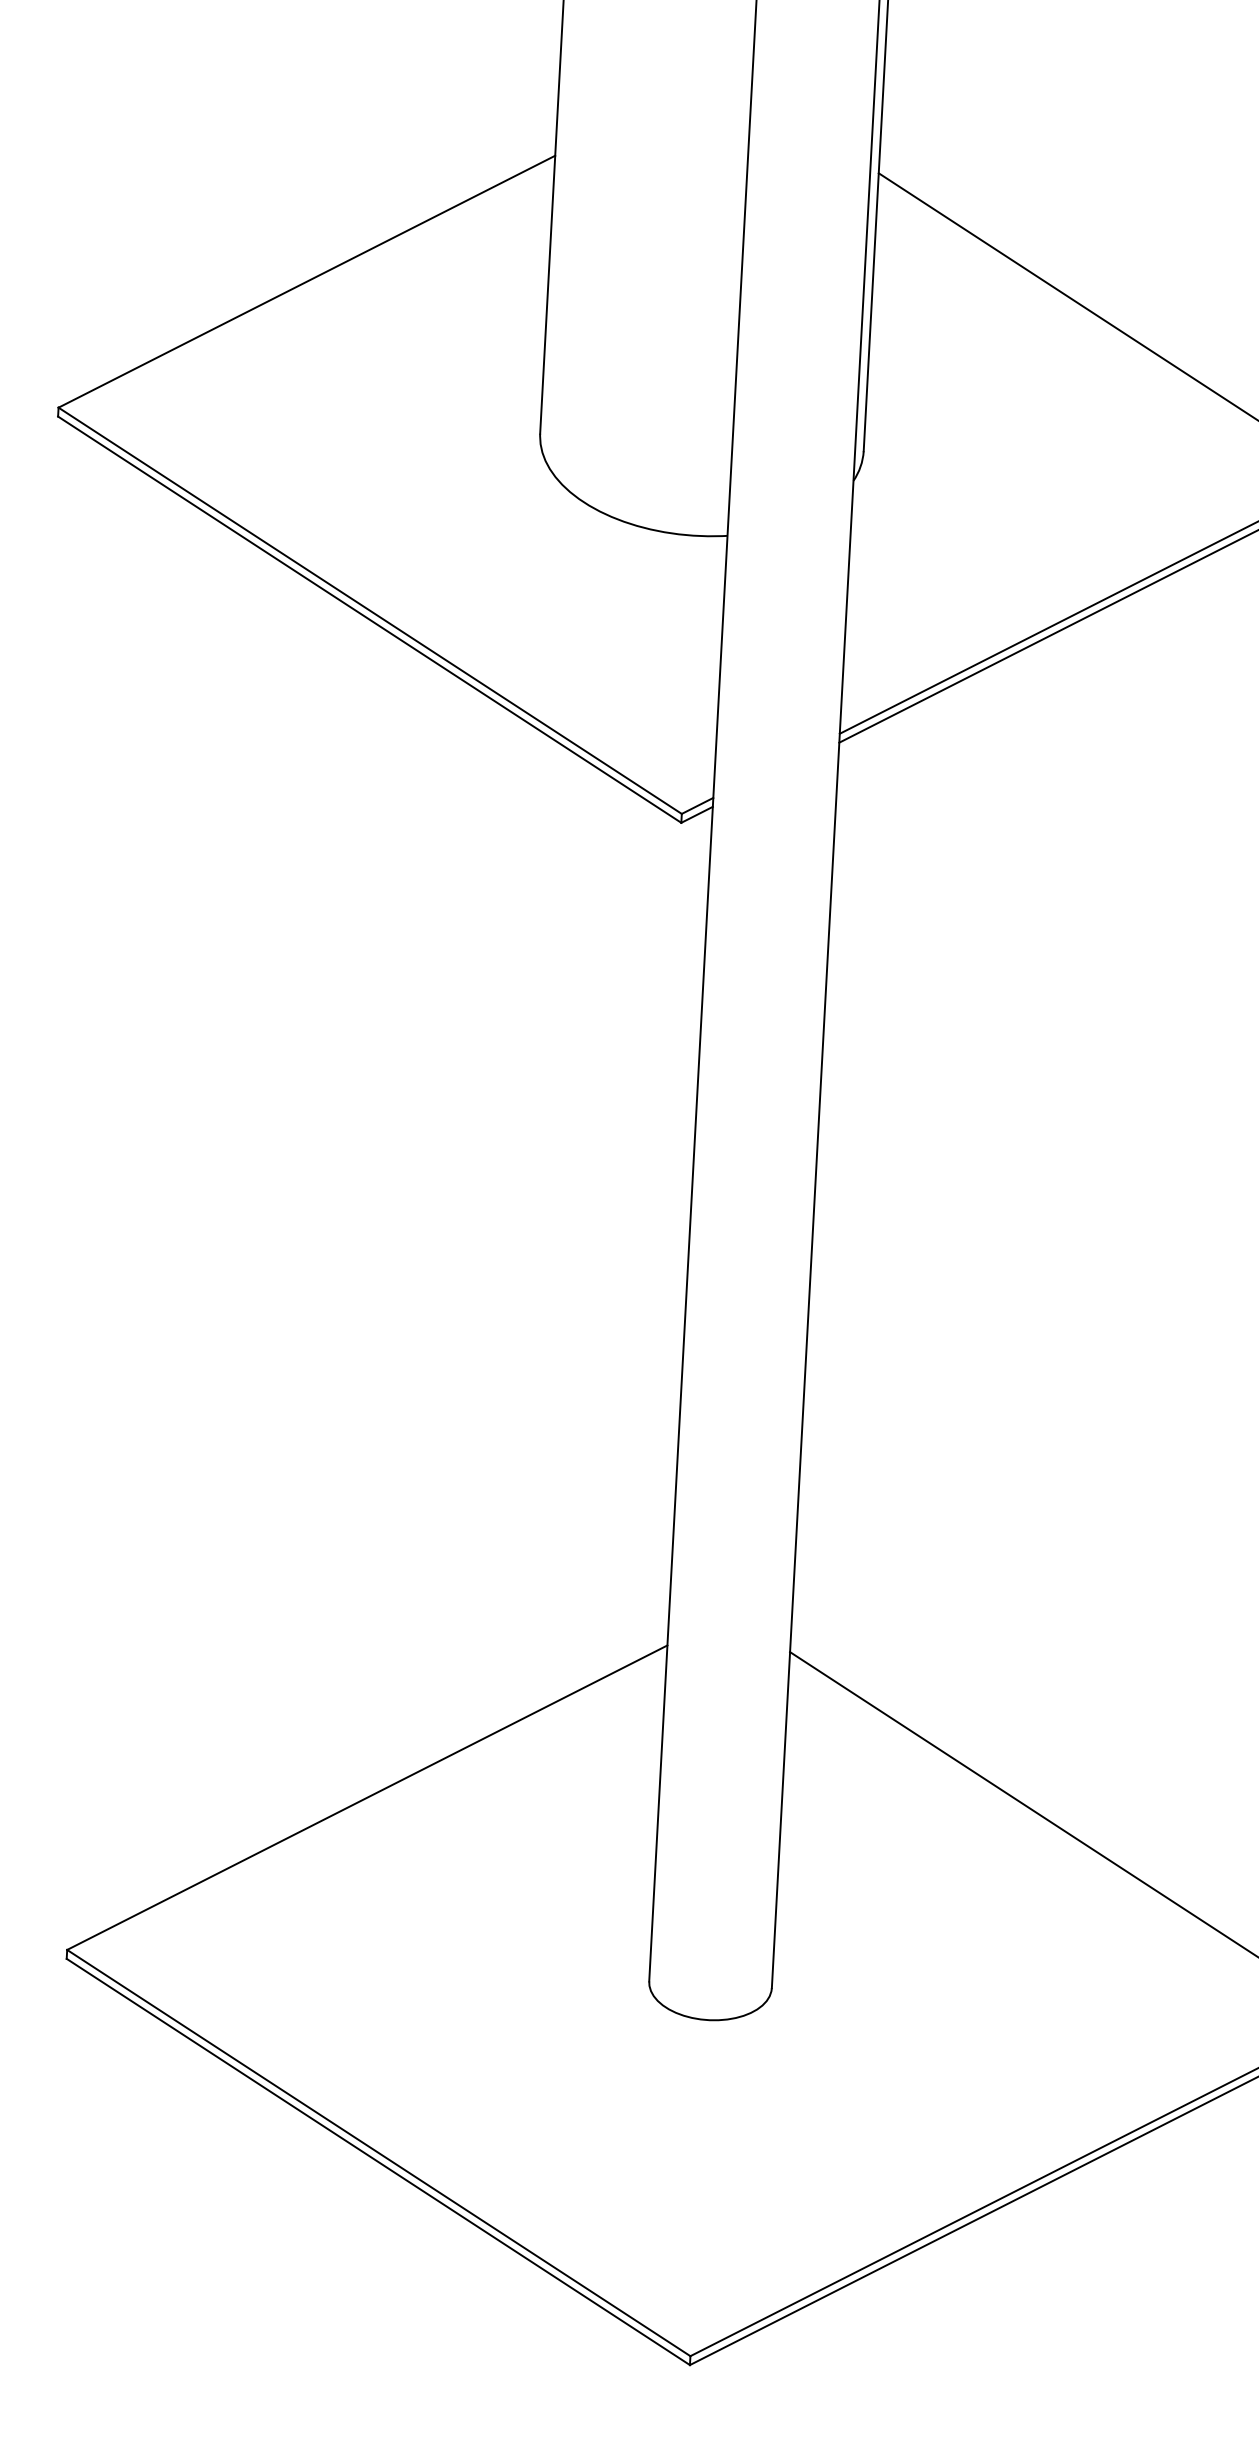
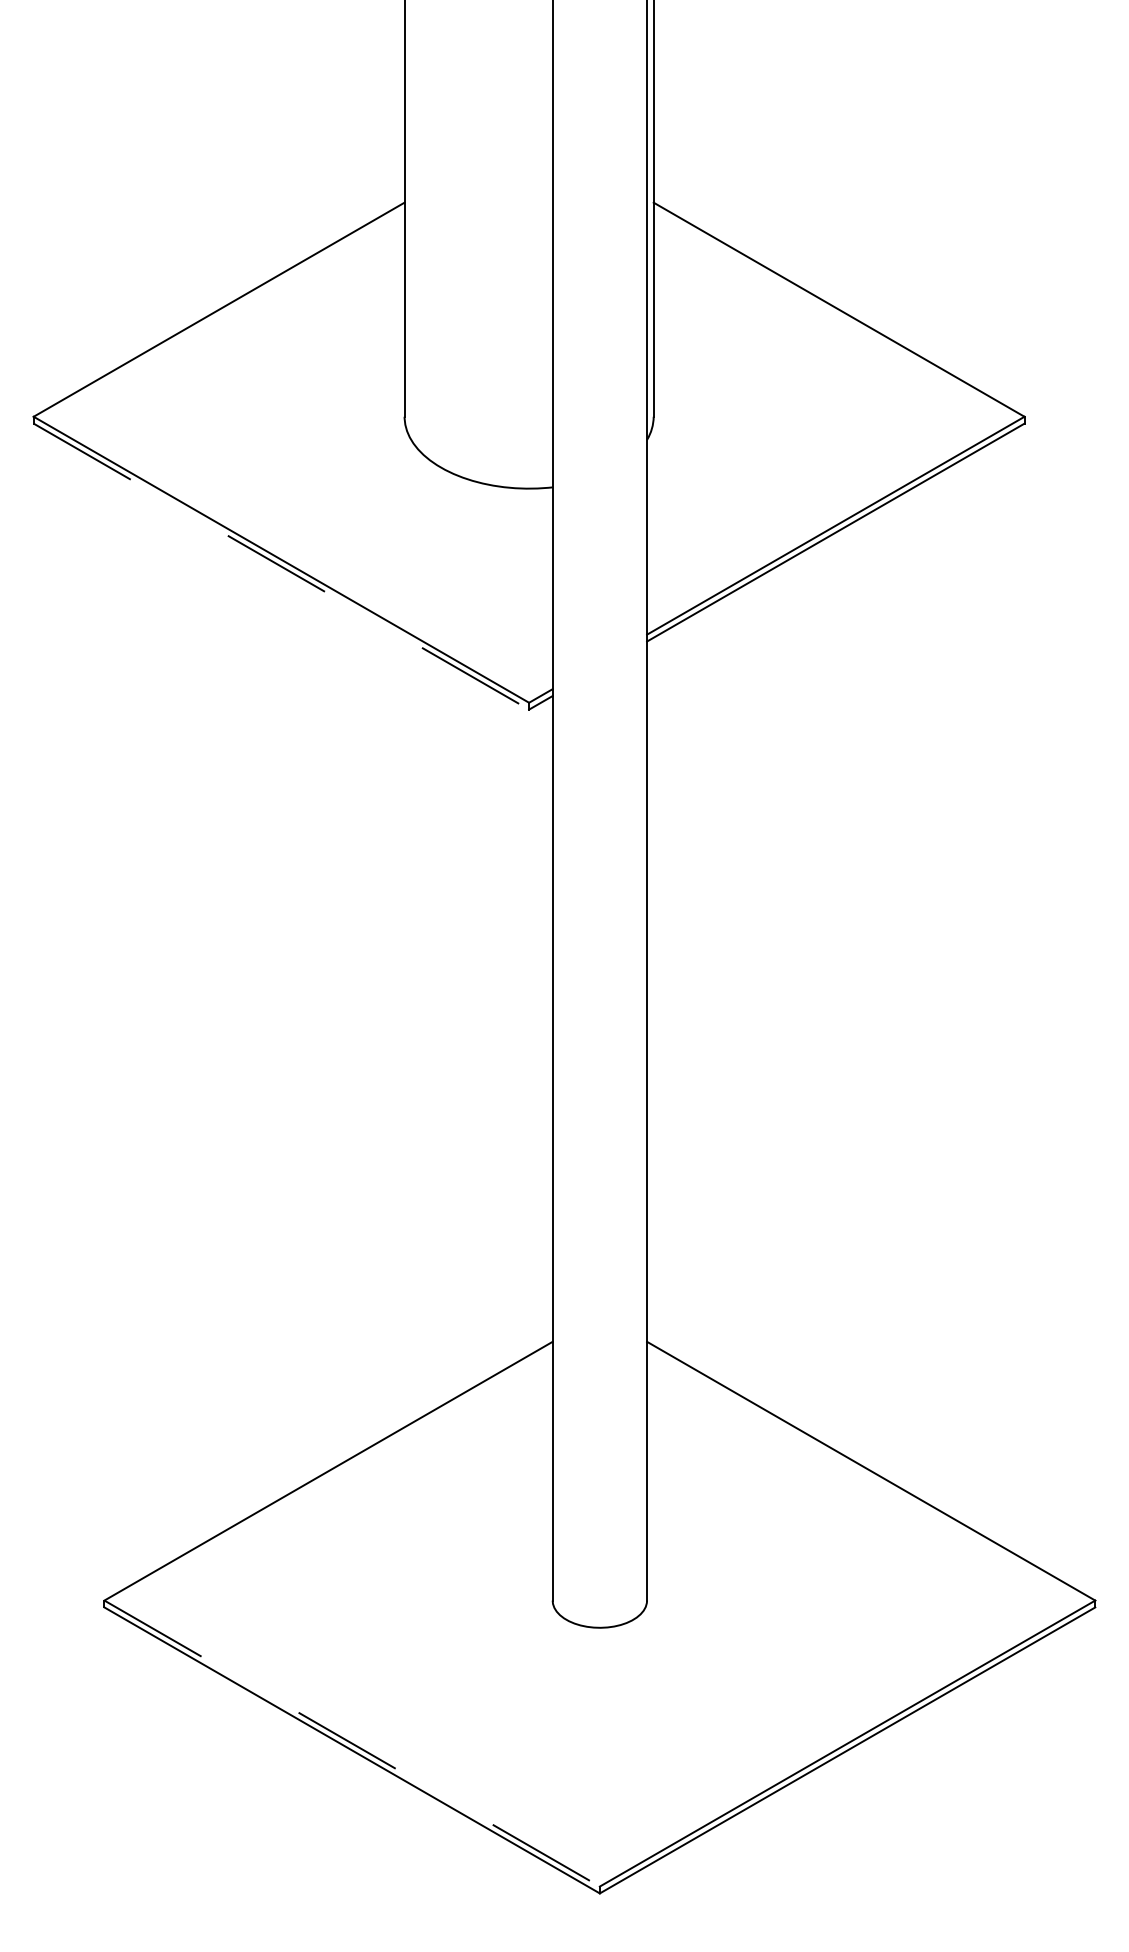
line: (369, 619) -> (281, 566), solid -> dashed
line: (379, 2152) -> (352, 1743), solid -> dashed

